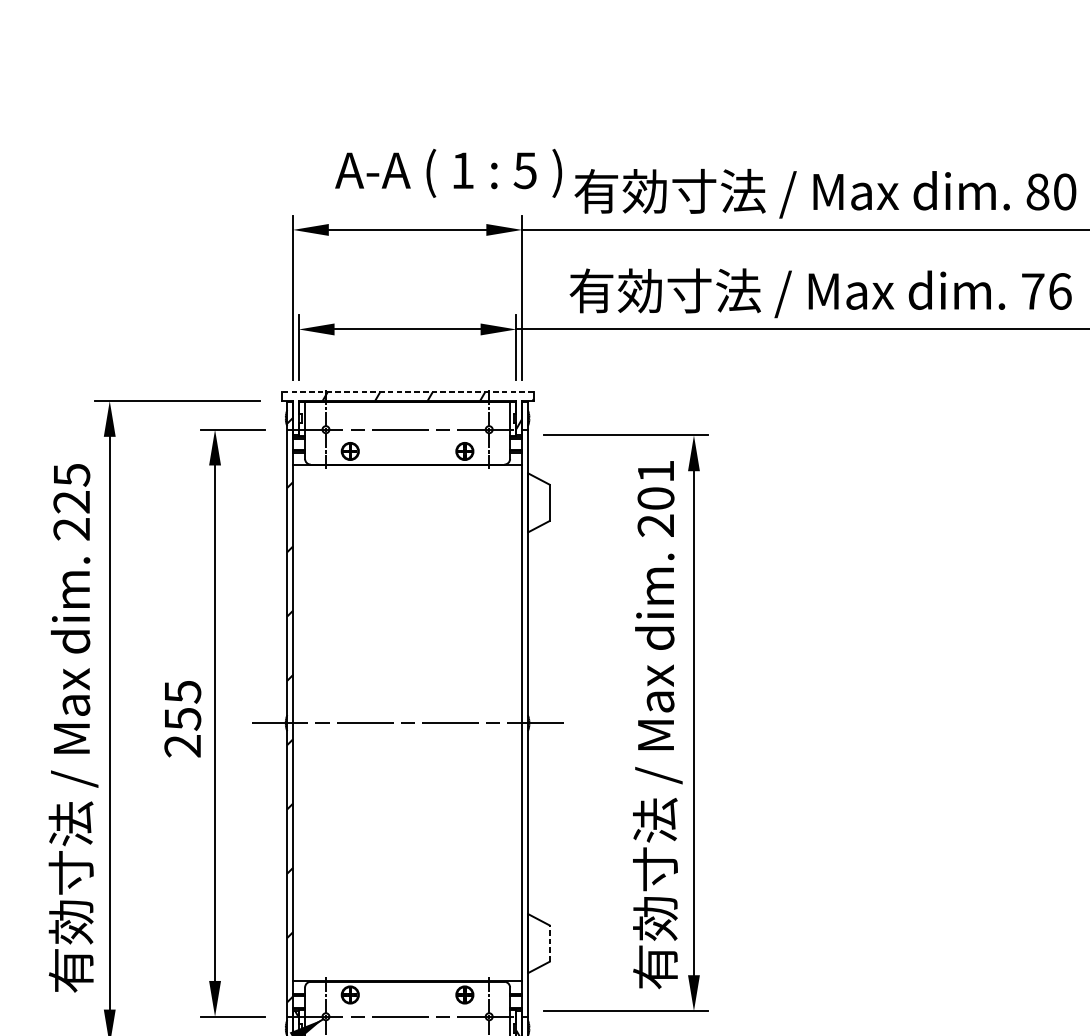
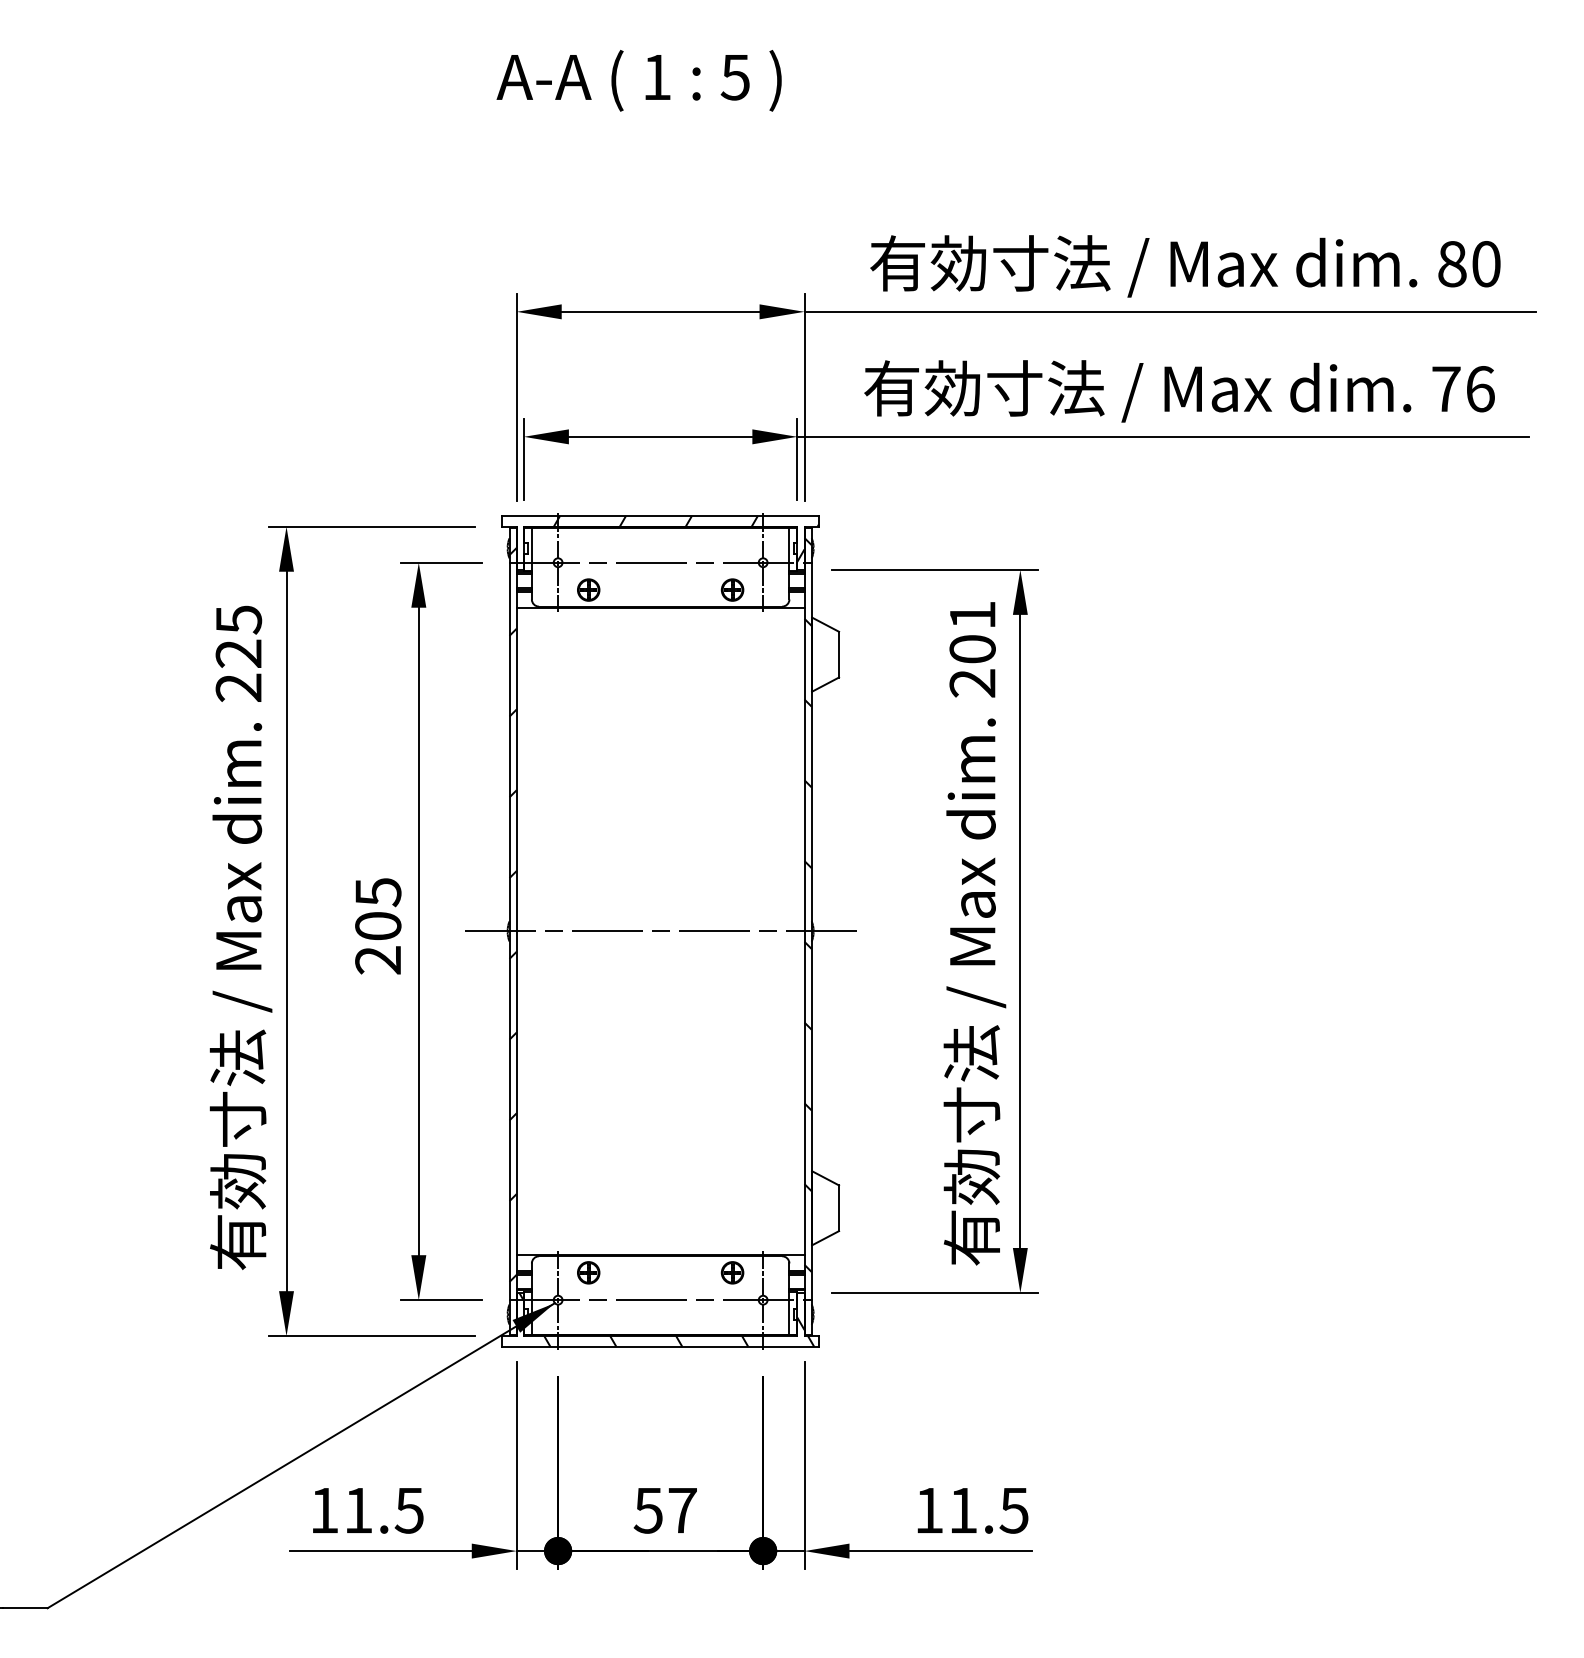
text: (448, 173) -> (638, 80), moved
line: (407, 392) -> (660, 515), dashed -> solid
hatch: (524, 702) -> (807, 905), added
text: (182, 719) -> (378, 926), 255 -> 205
line: (549, 943) -> (839, 1208), dashed -> solid

